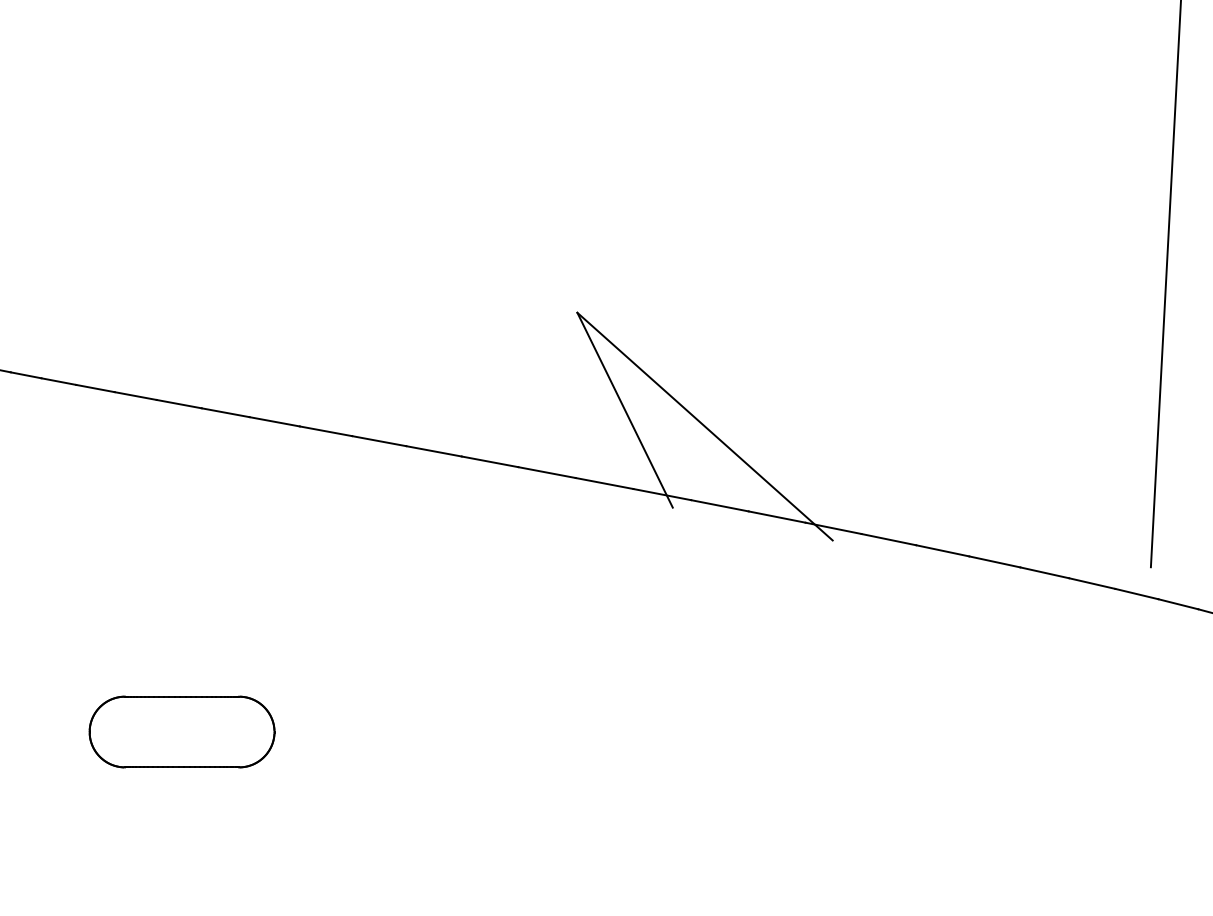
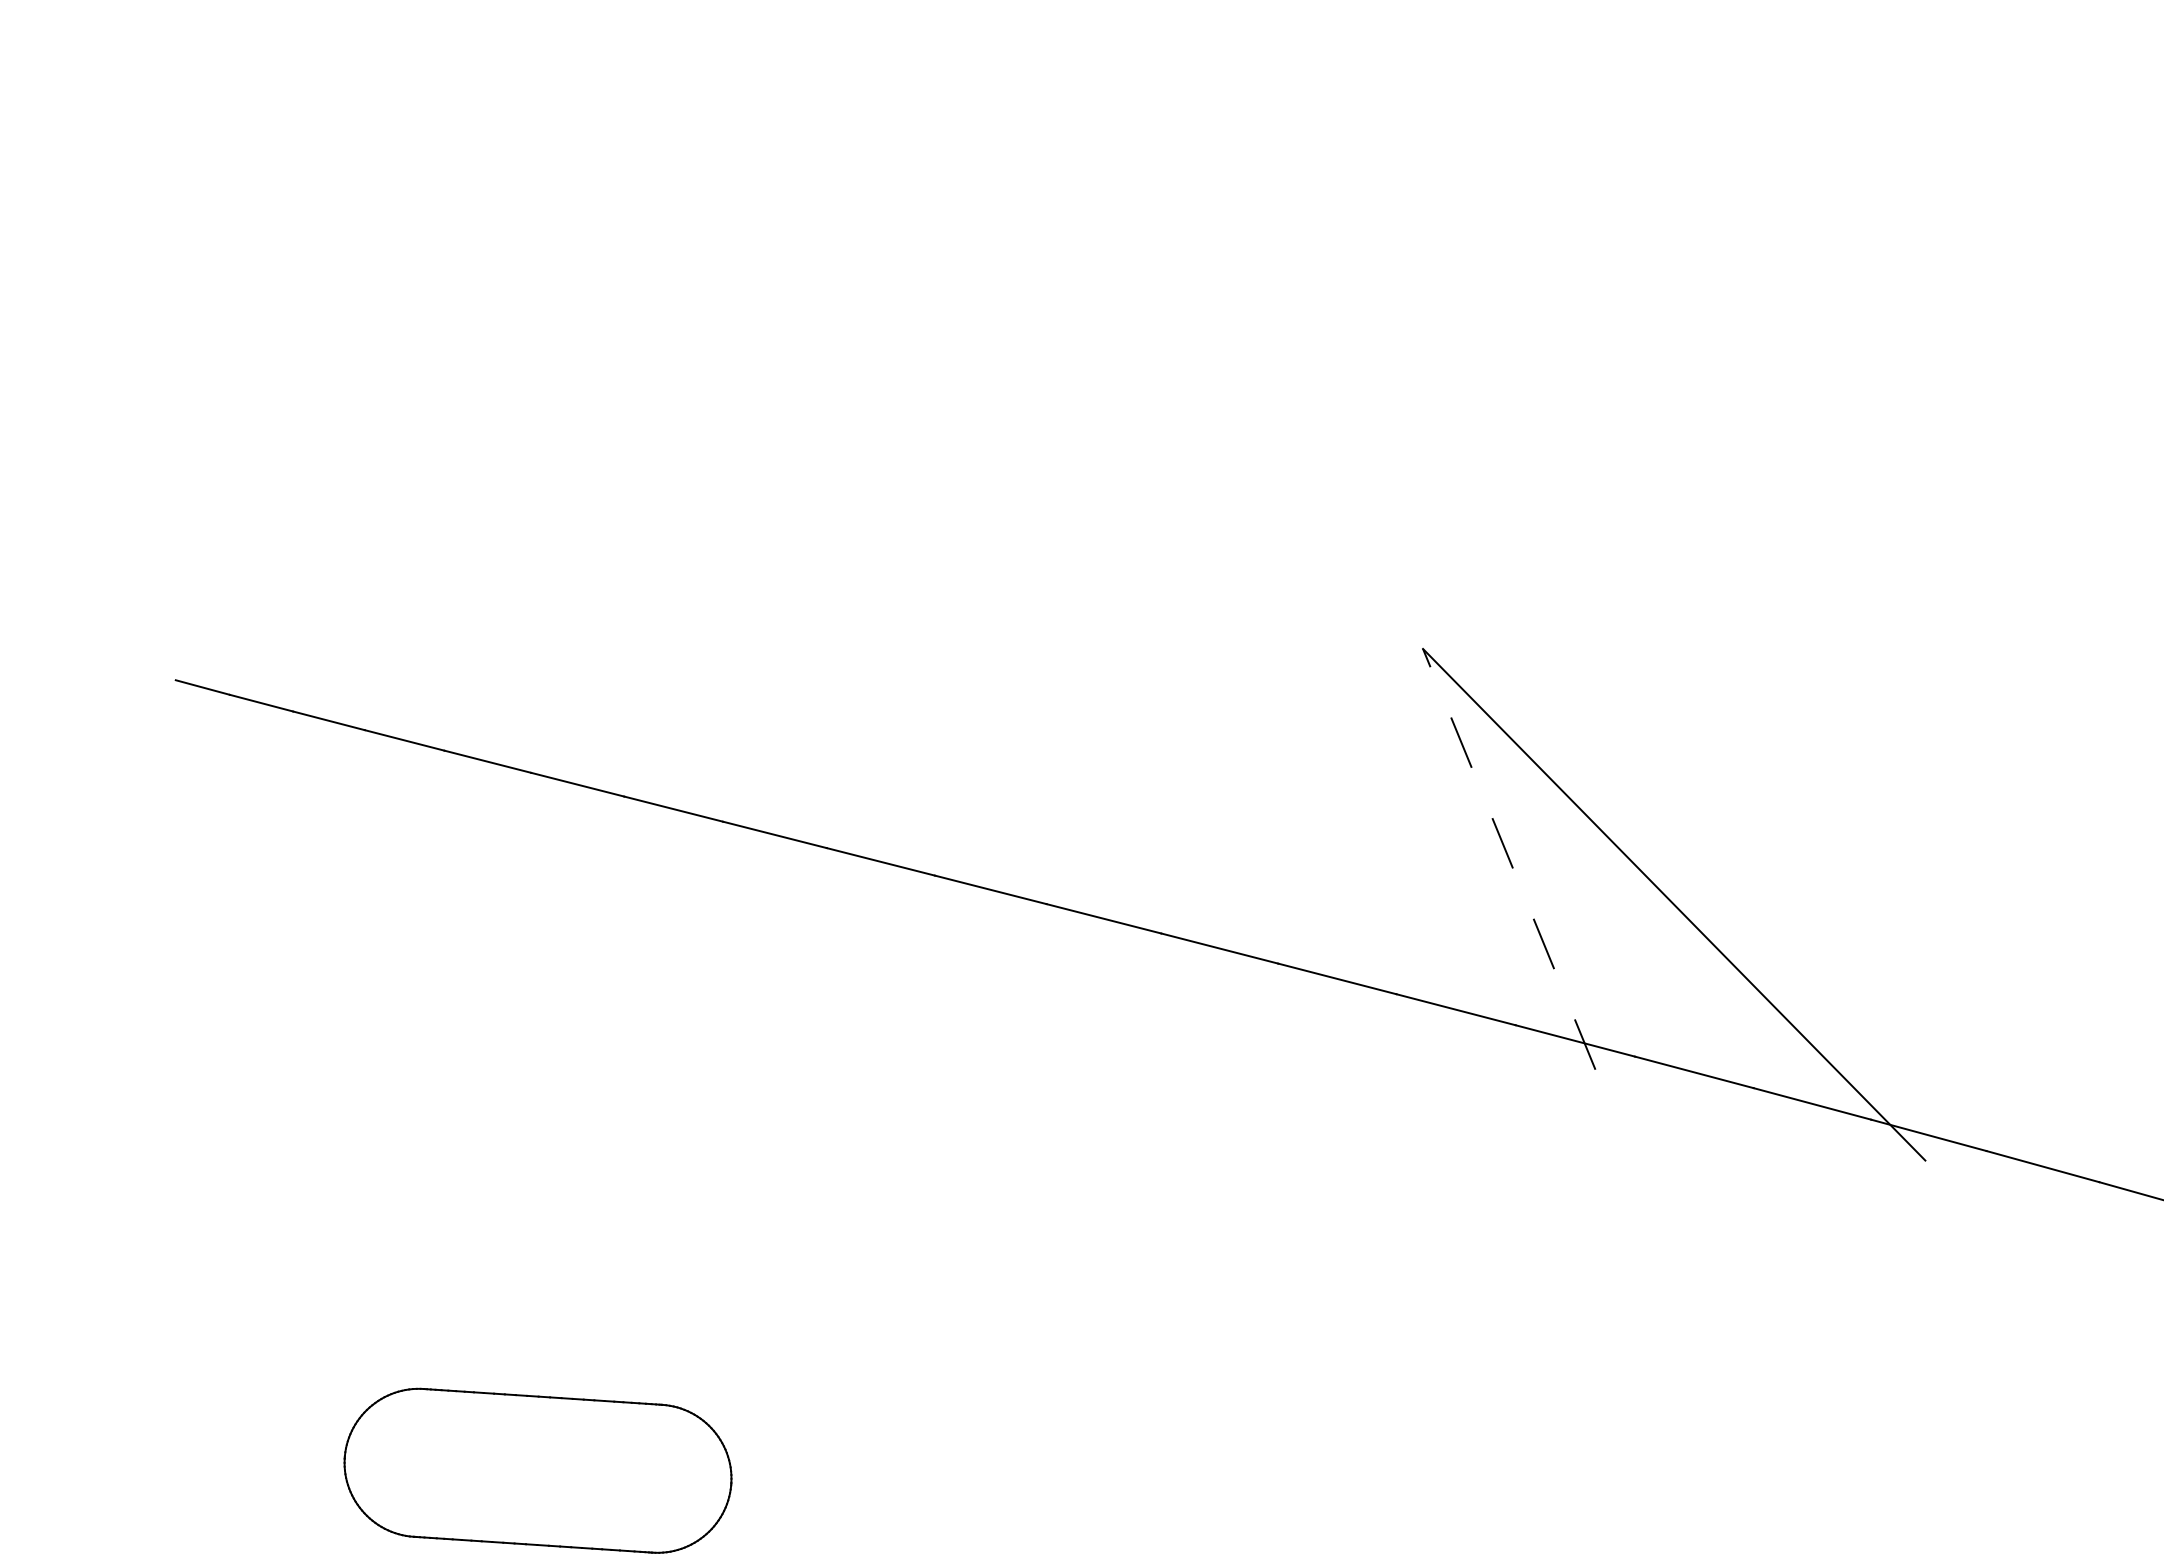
line: (624, 409) -> (1508, 857), solid -> dashed

